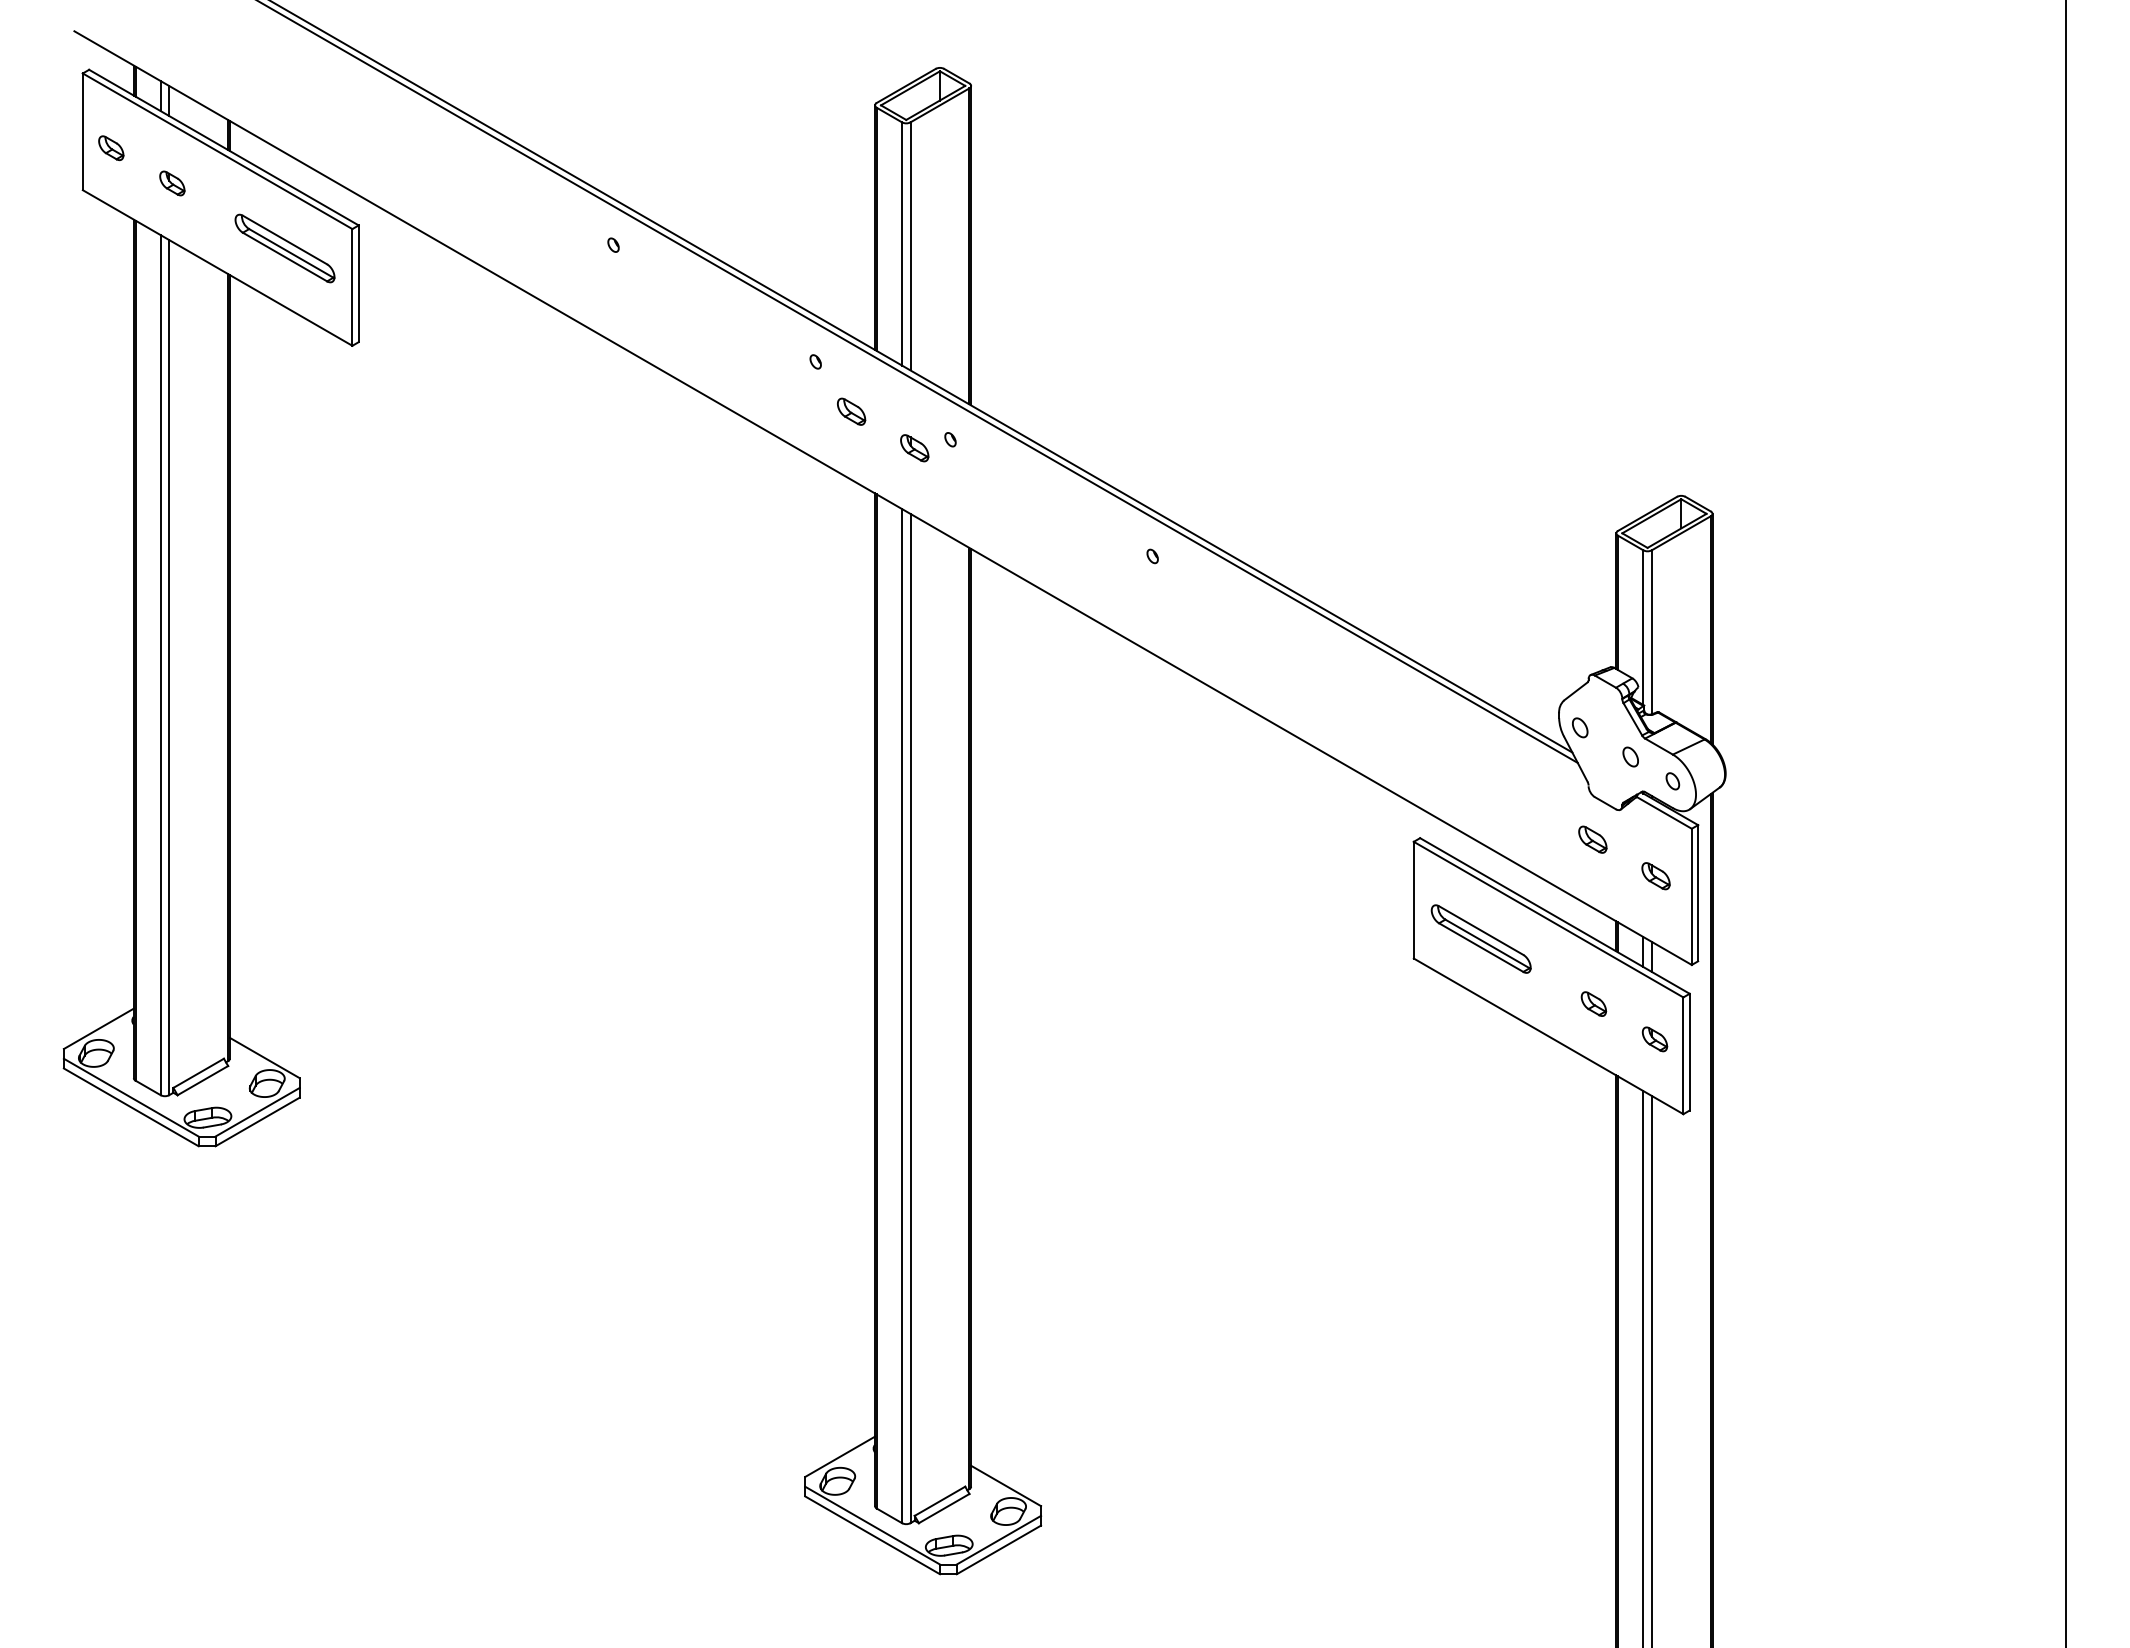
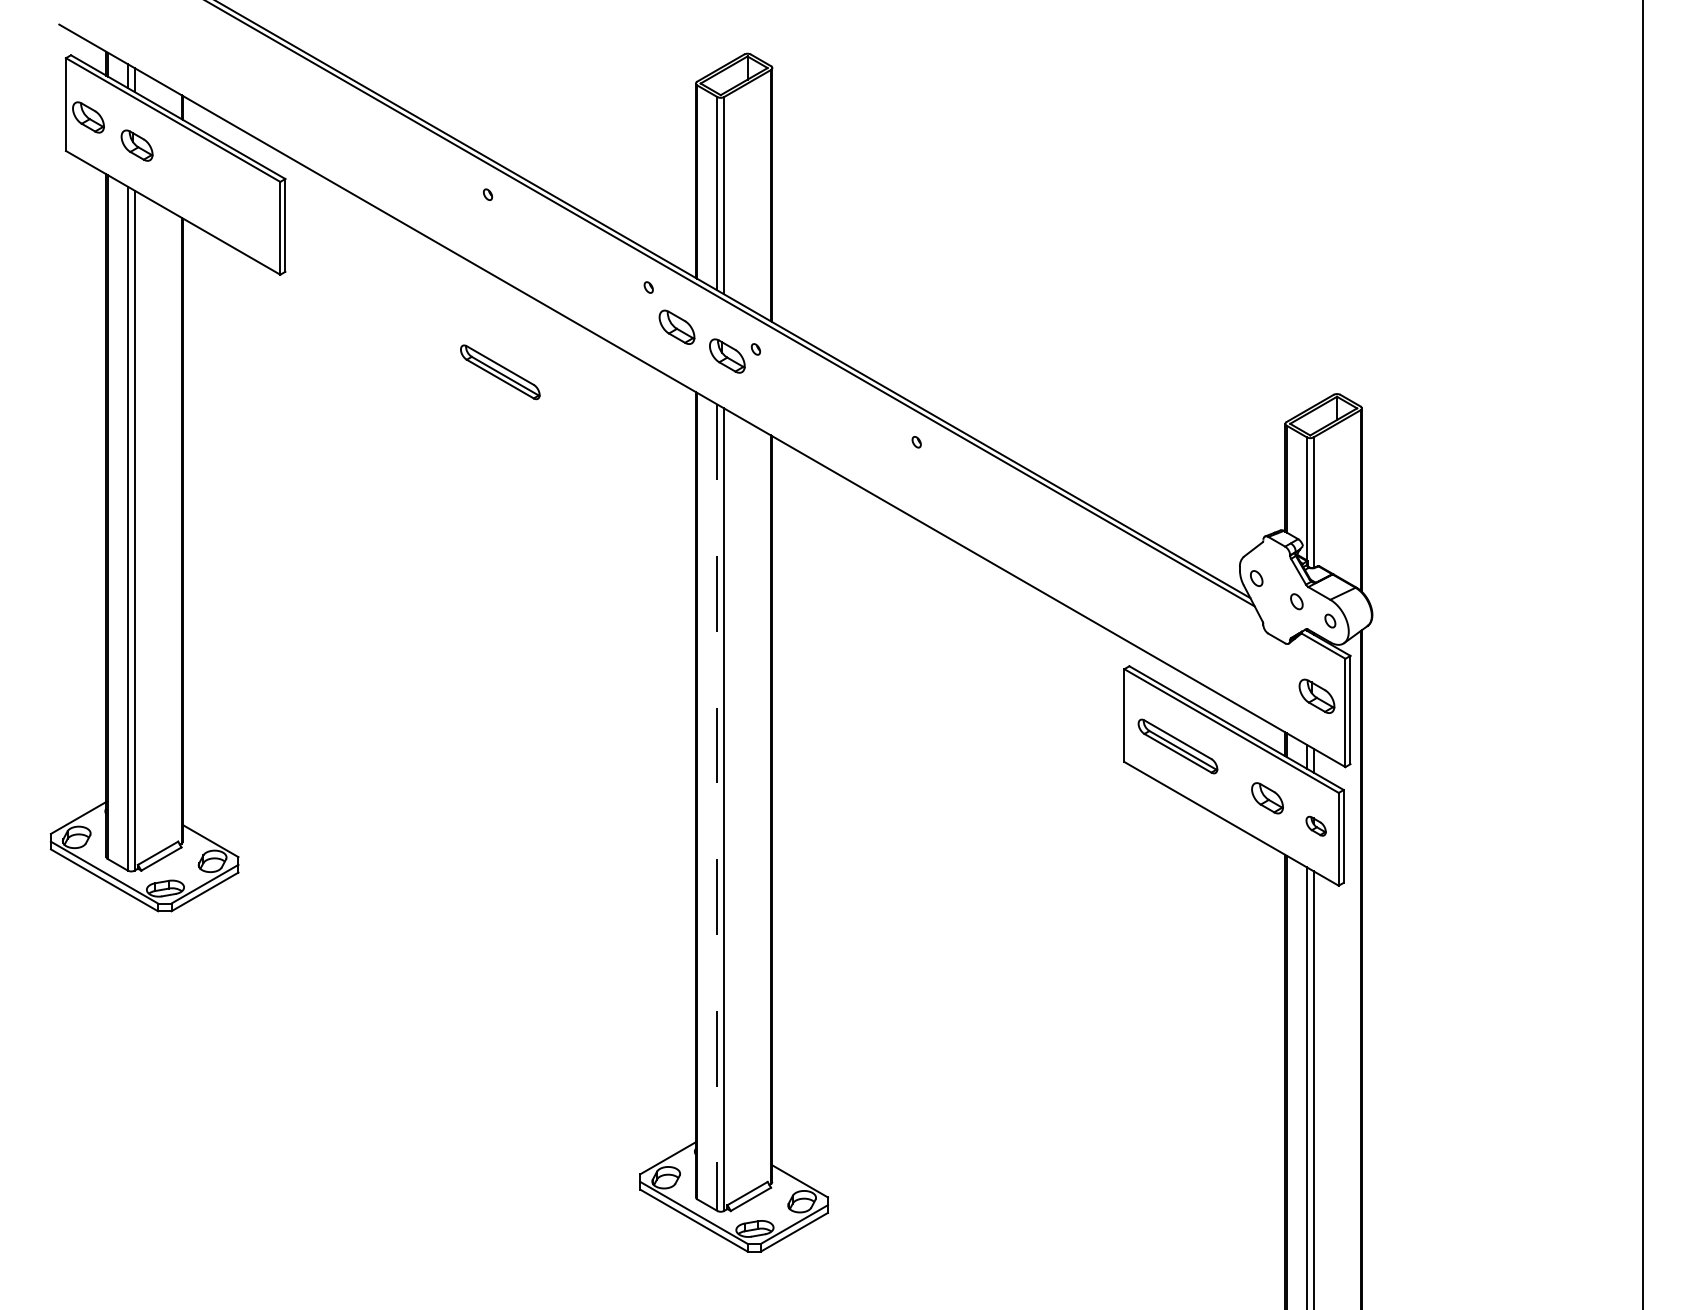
part: (111, 148) -> (88, 117), size x1.6
part: (172, 183) -> (137, 145), size x1.6
part: (284, 248) -> (499, 372), moved
part: (851, 411) -> (677, 326), size x1.6
part: (914, 448) -> (727, 356), size x1.6
part: (1592, 839) -> (1266, 667), removed
part: (1655, 876) -> (1316, 696), size x1.6
part: (1593, 1003) -> (1267, 797), size x1.6
line: (902, 1016) -> (717, 808), solid -> dashed

